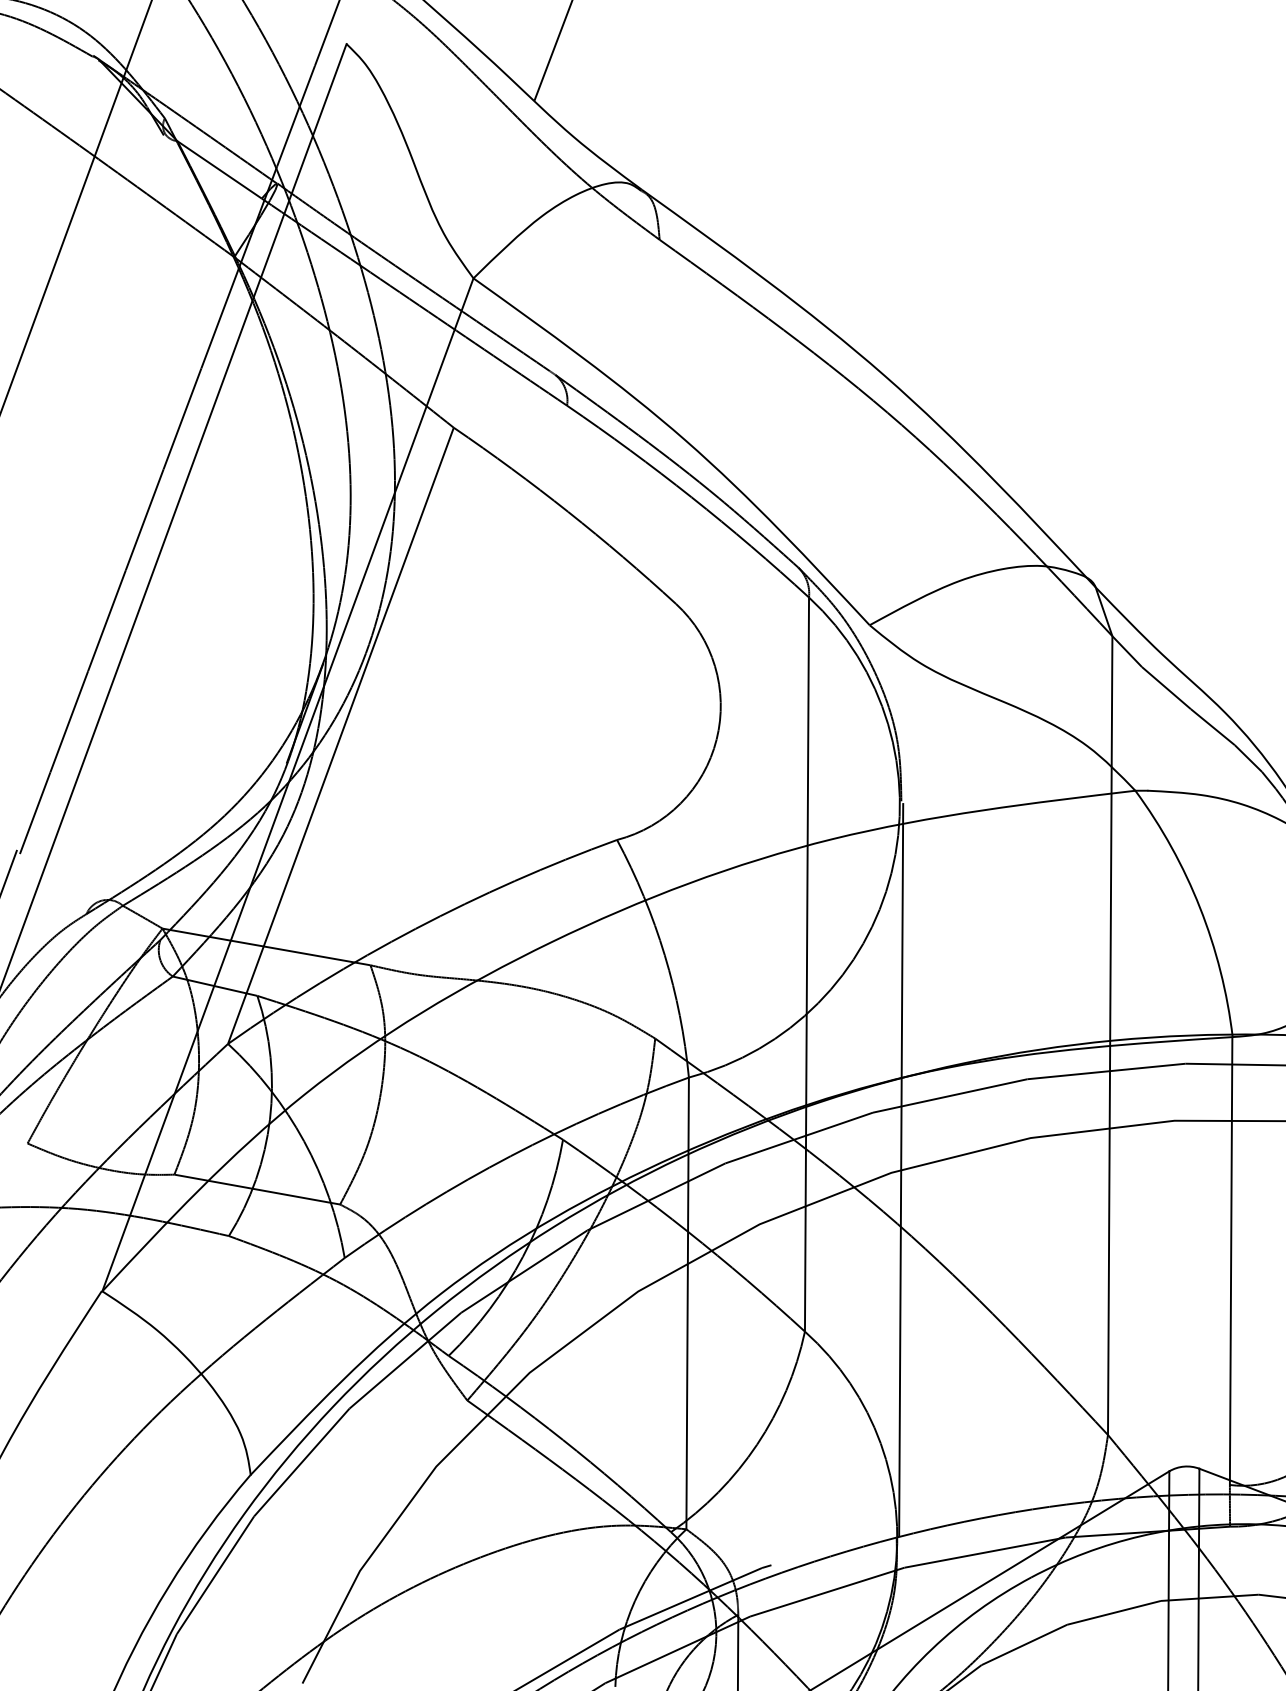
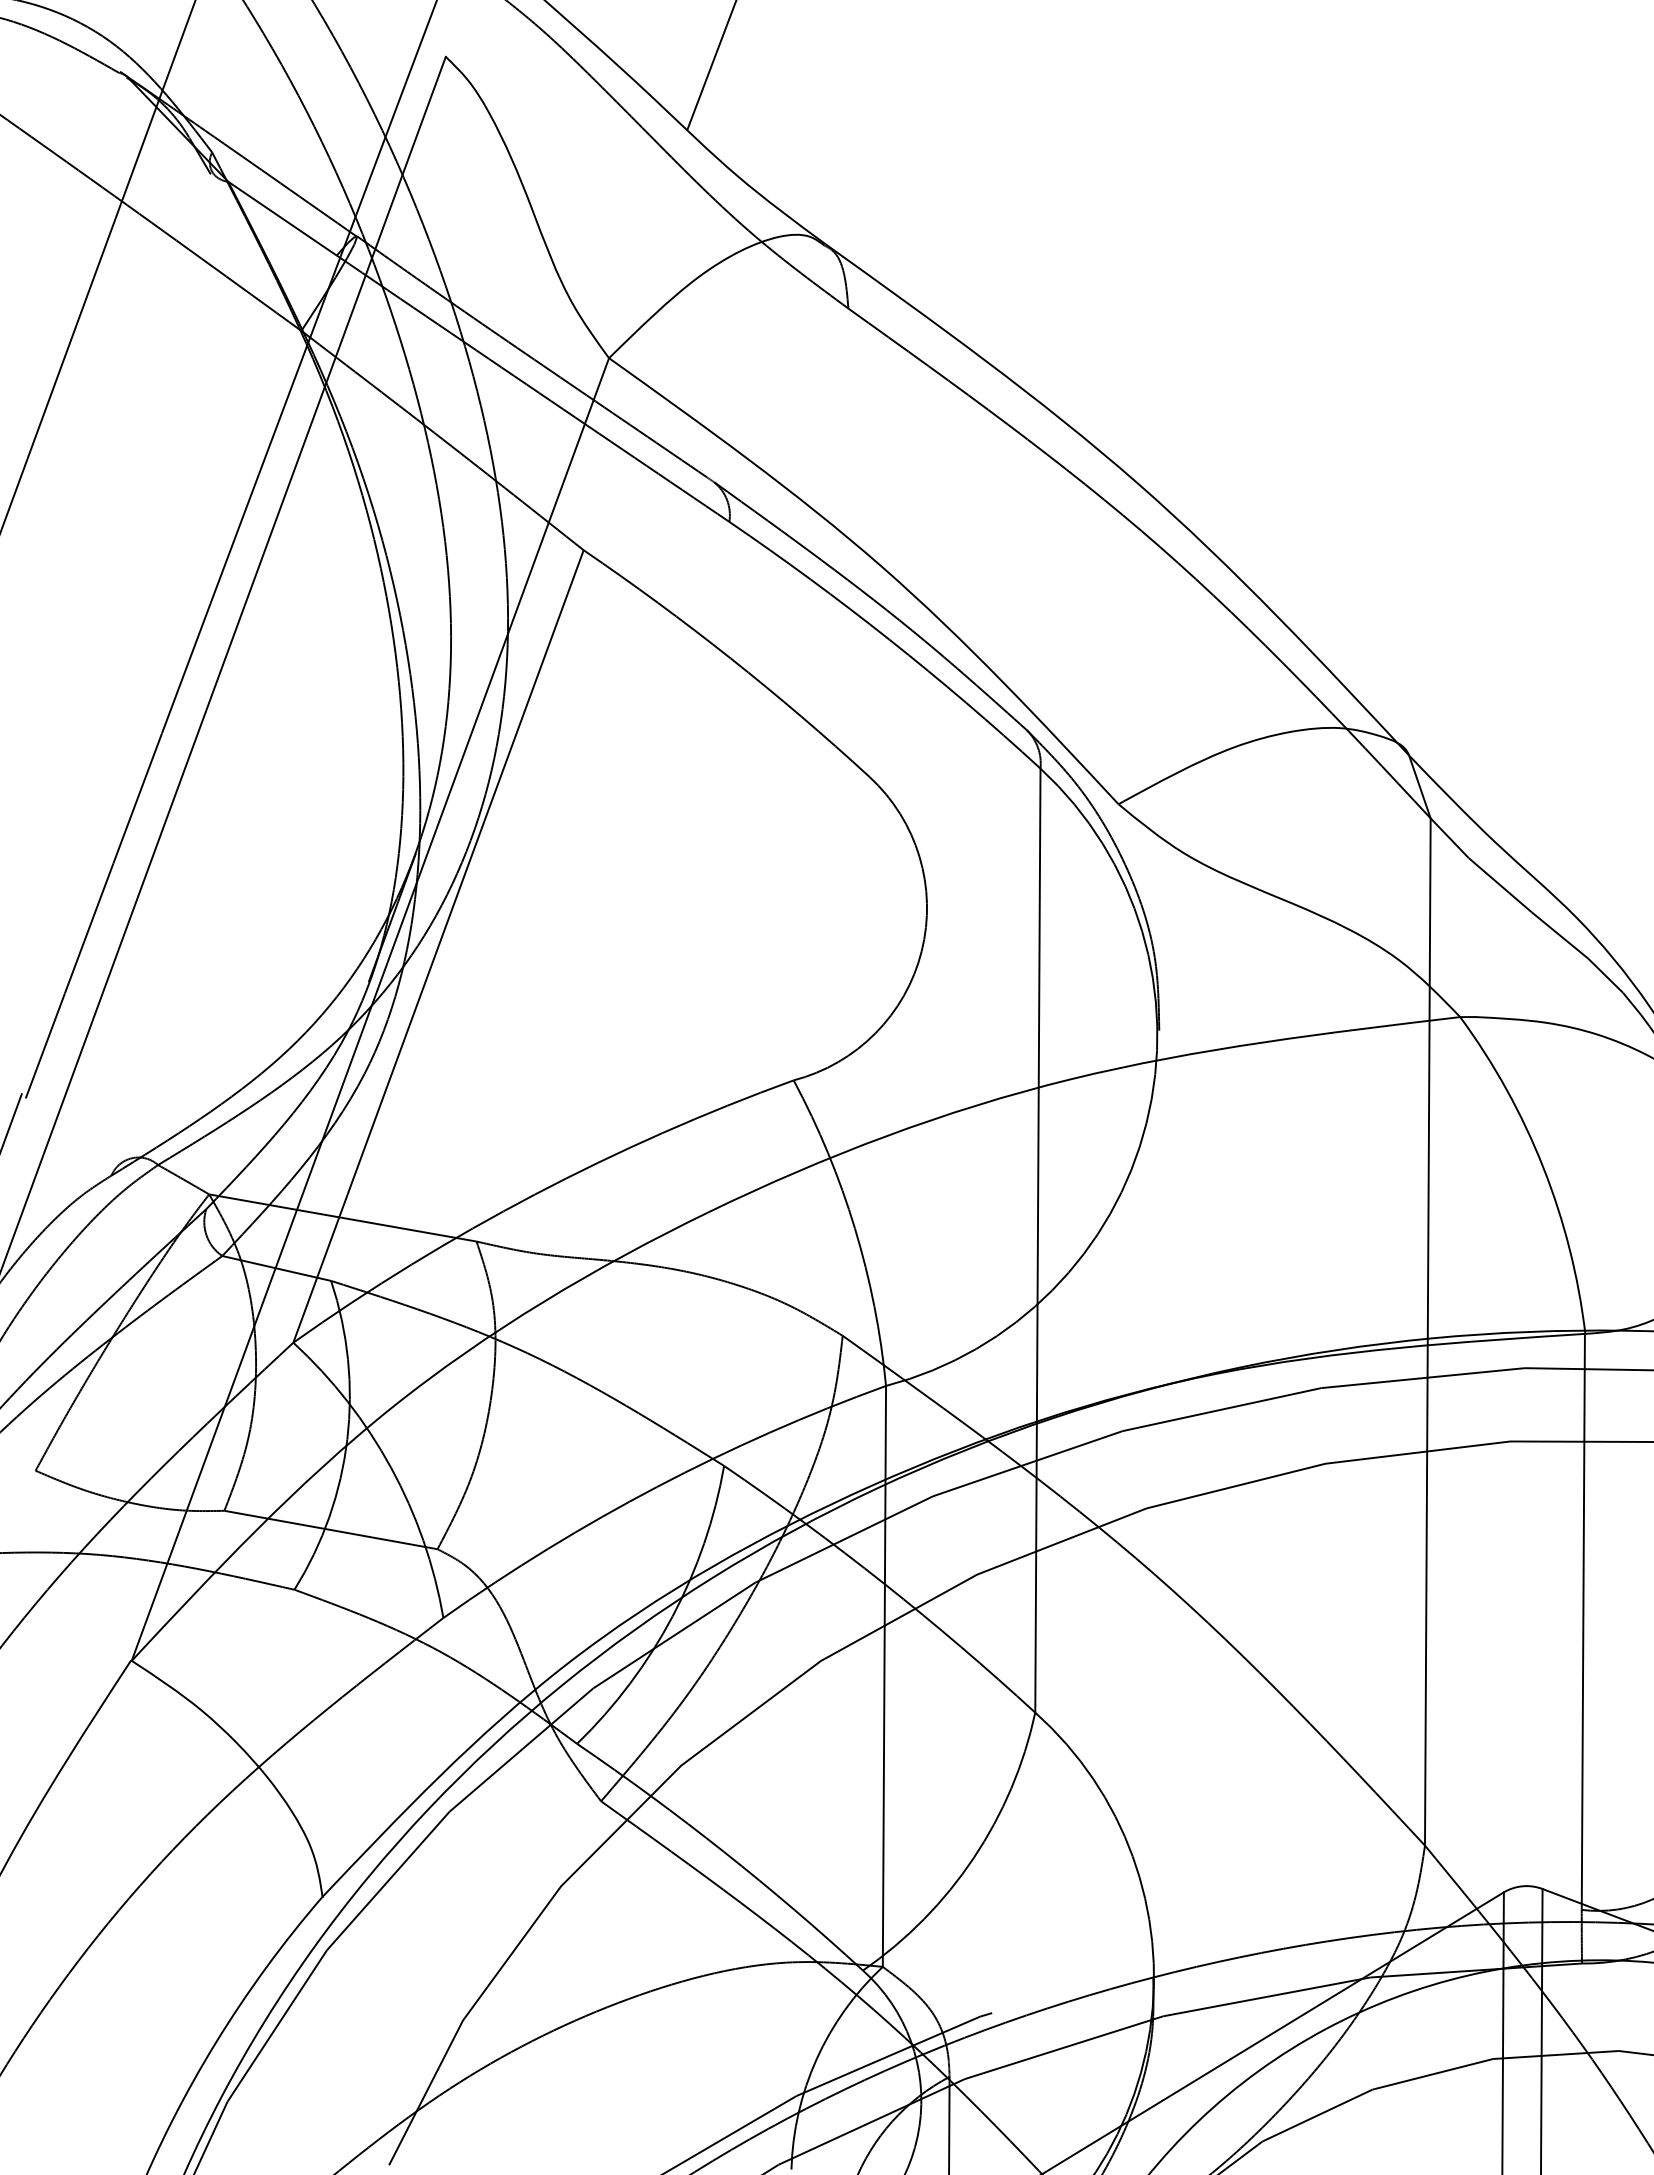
line: (900, 1169) -> (1158, 1504), removed

